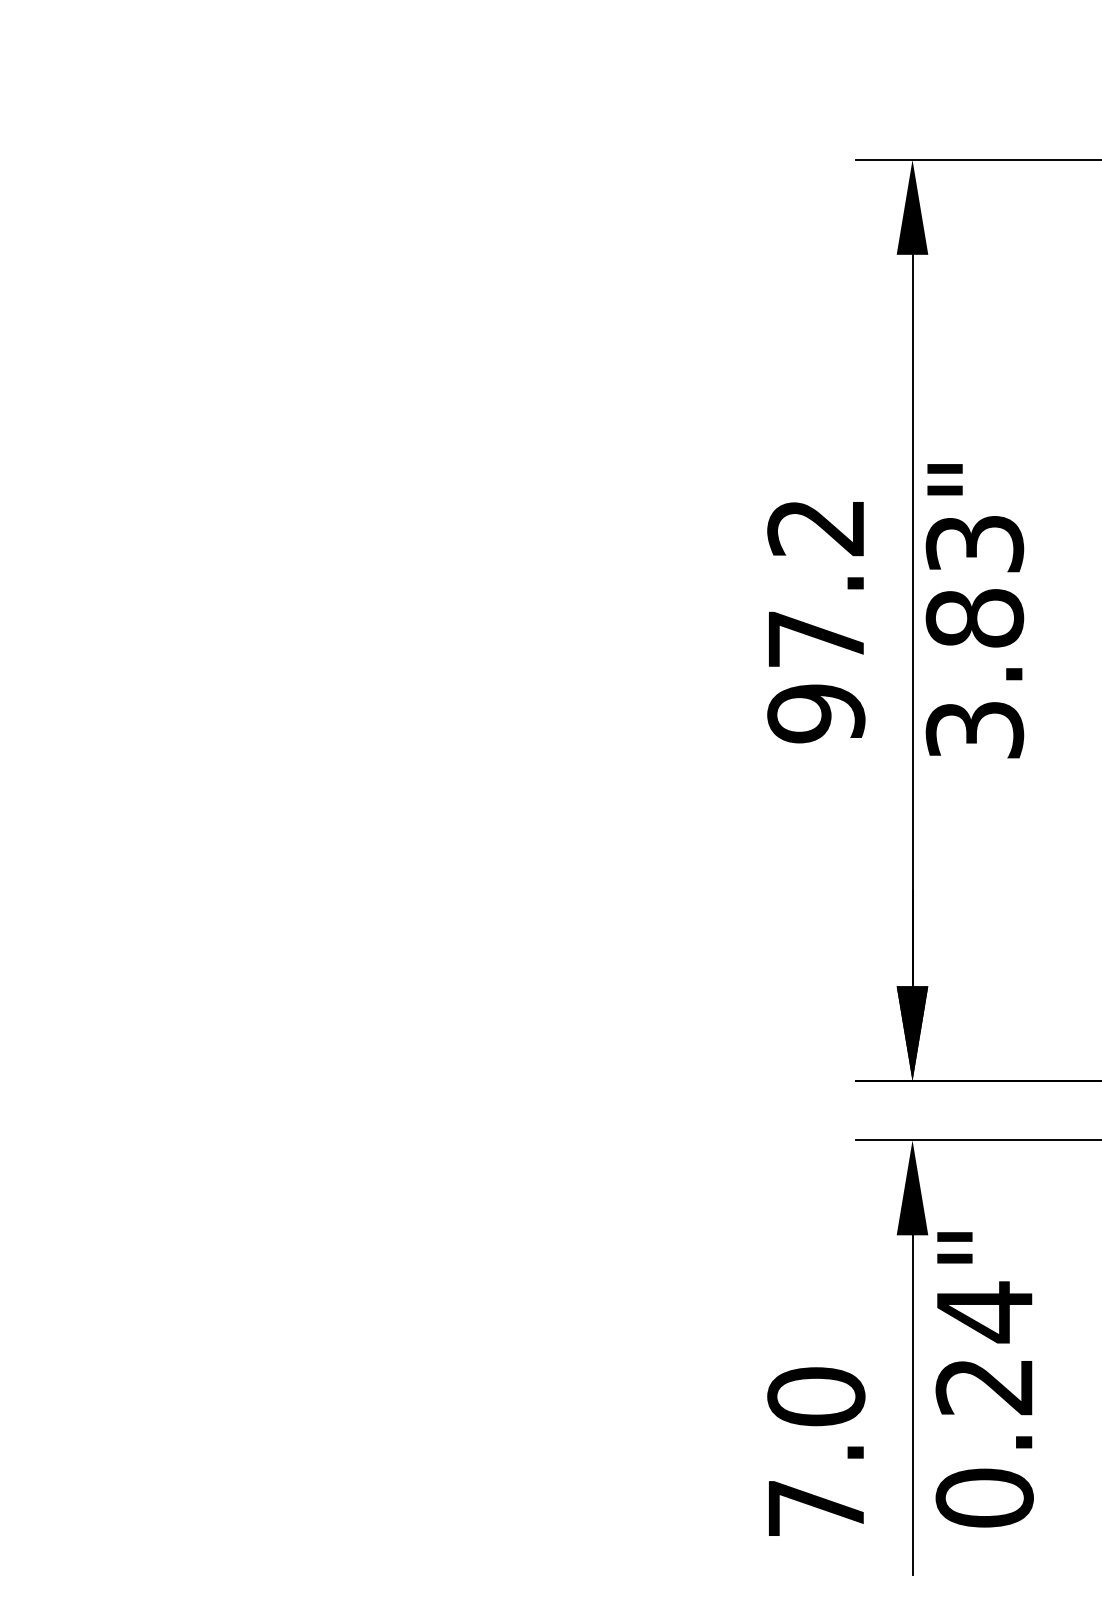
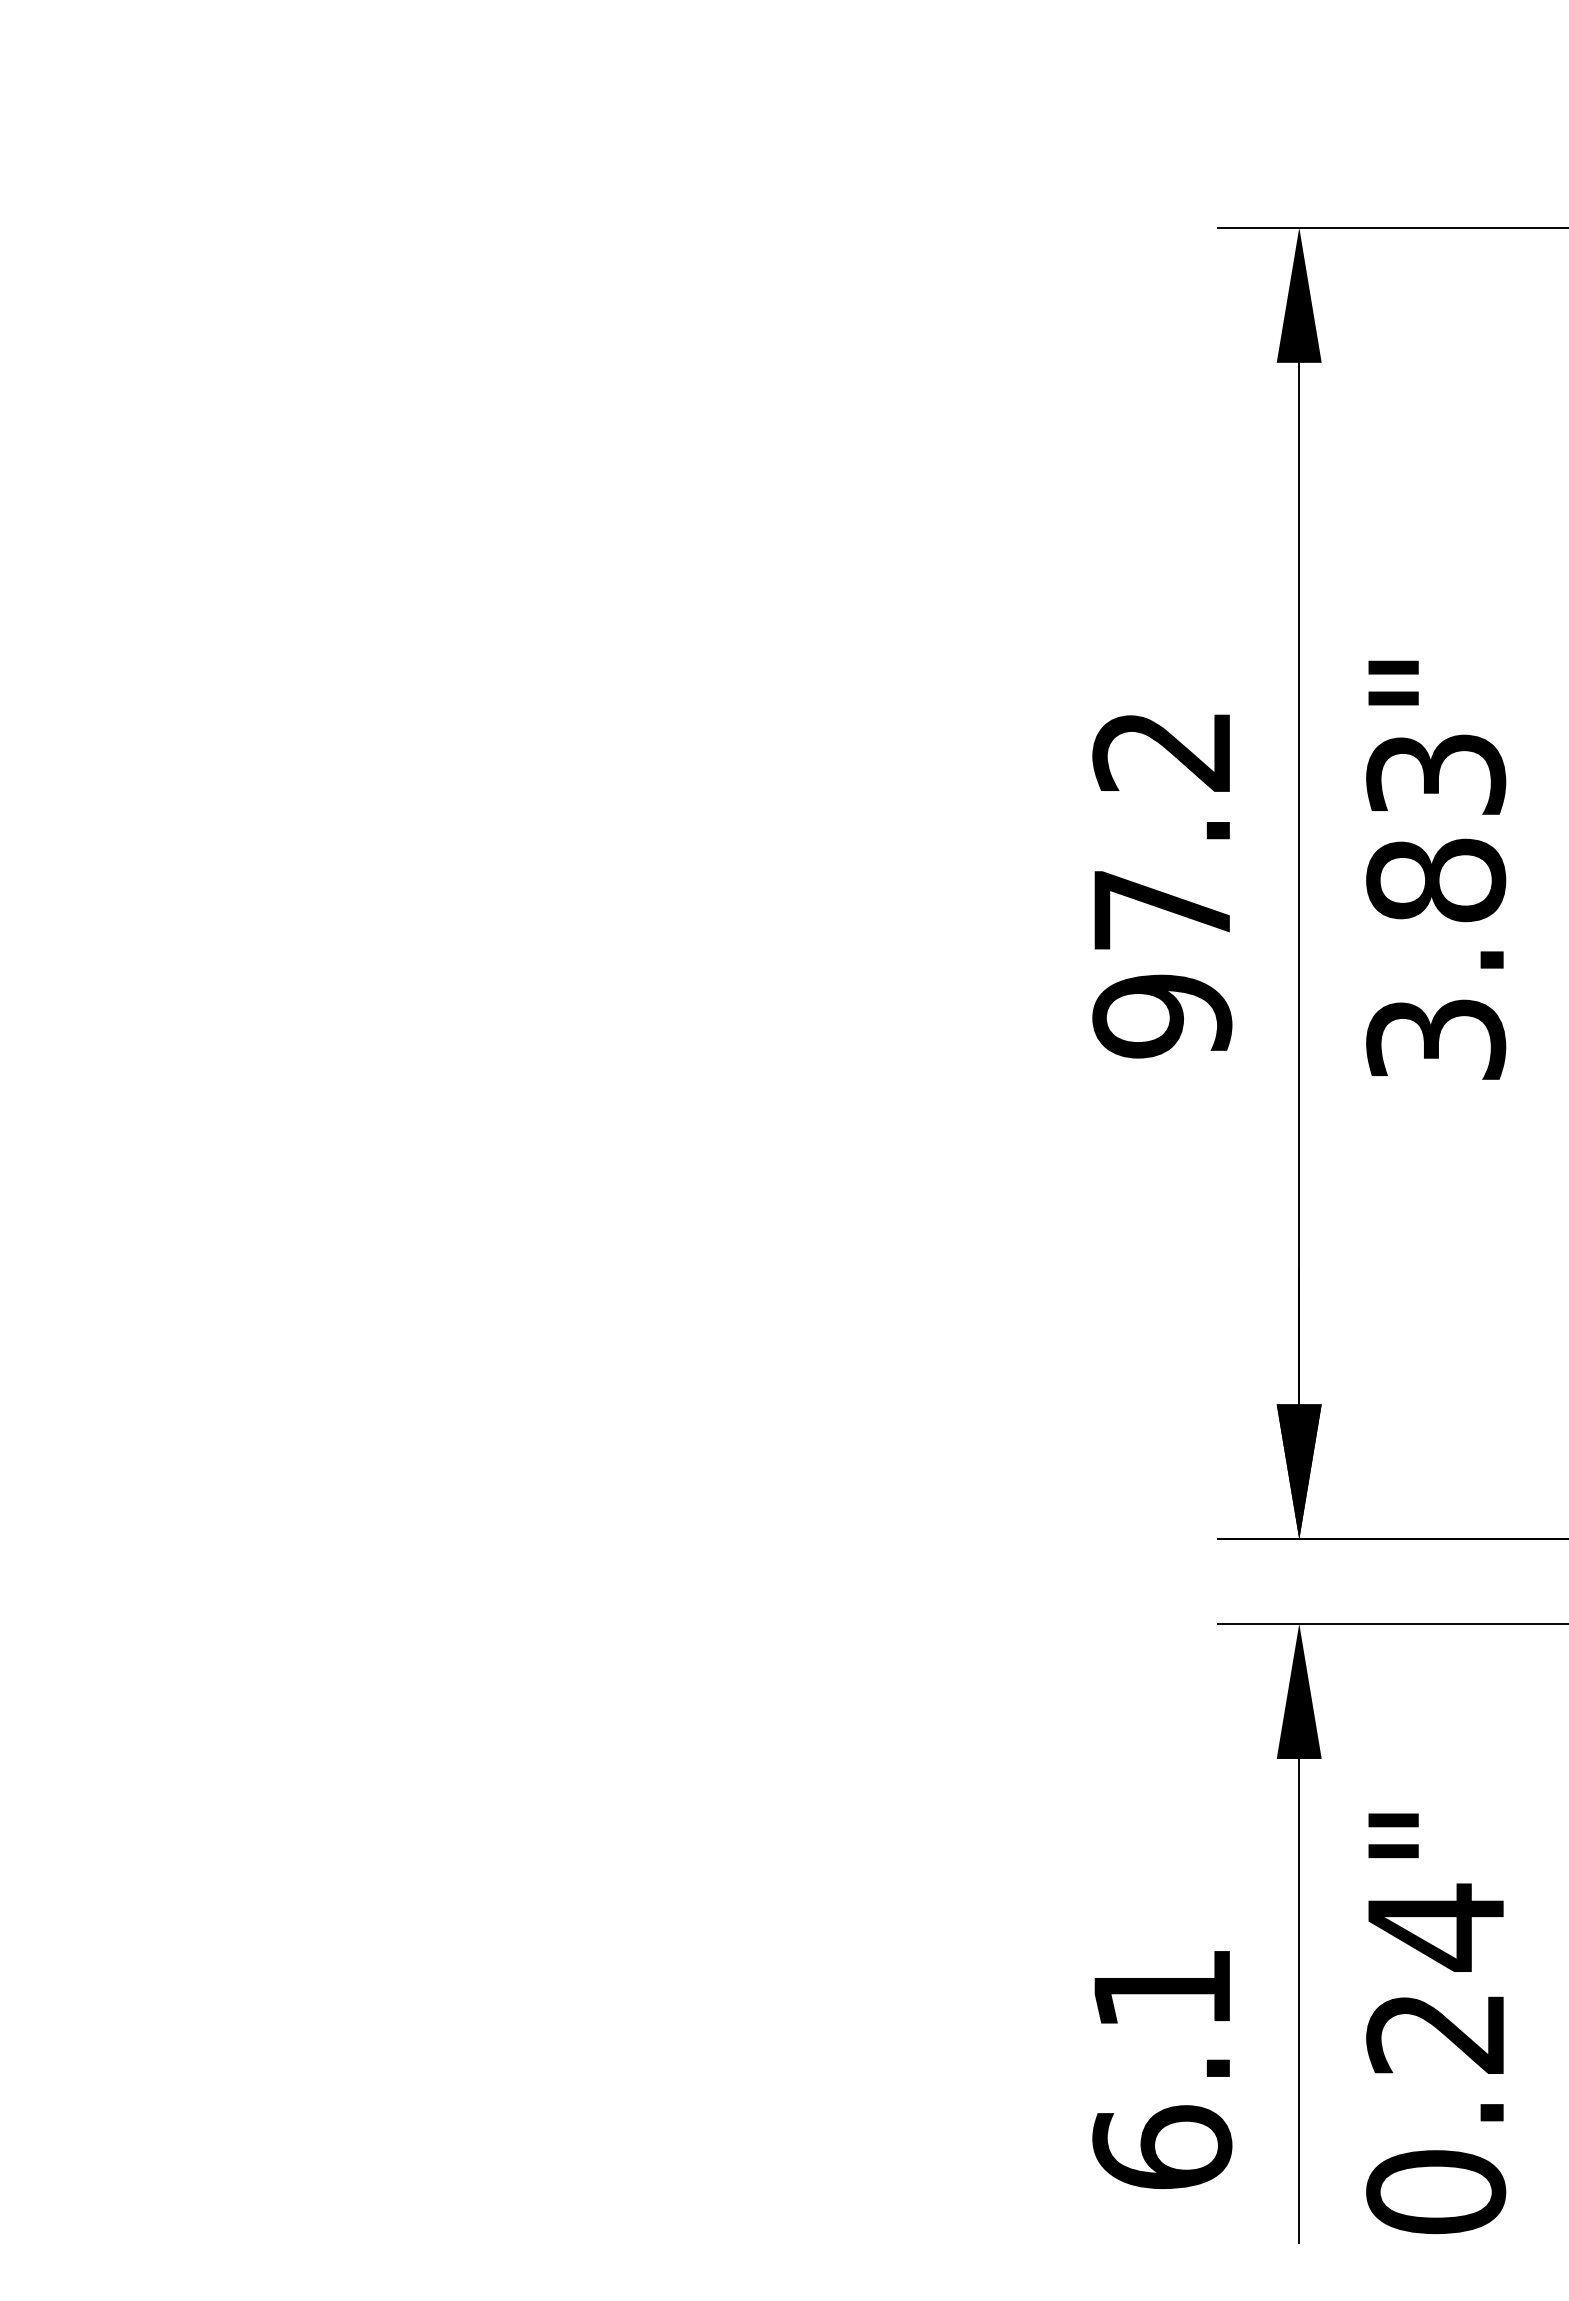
text: (975, 610) -> (1436, 869), moved
text: (985, 1379) -> (1436, 2023), moved
text: (816, 1452) -> (1162, 2067), 7.0 -> 6.1

